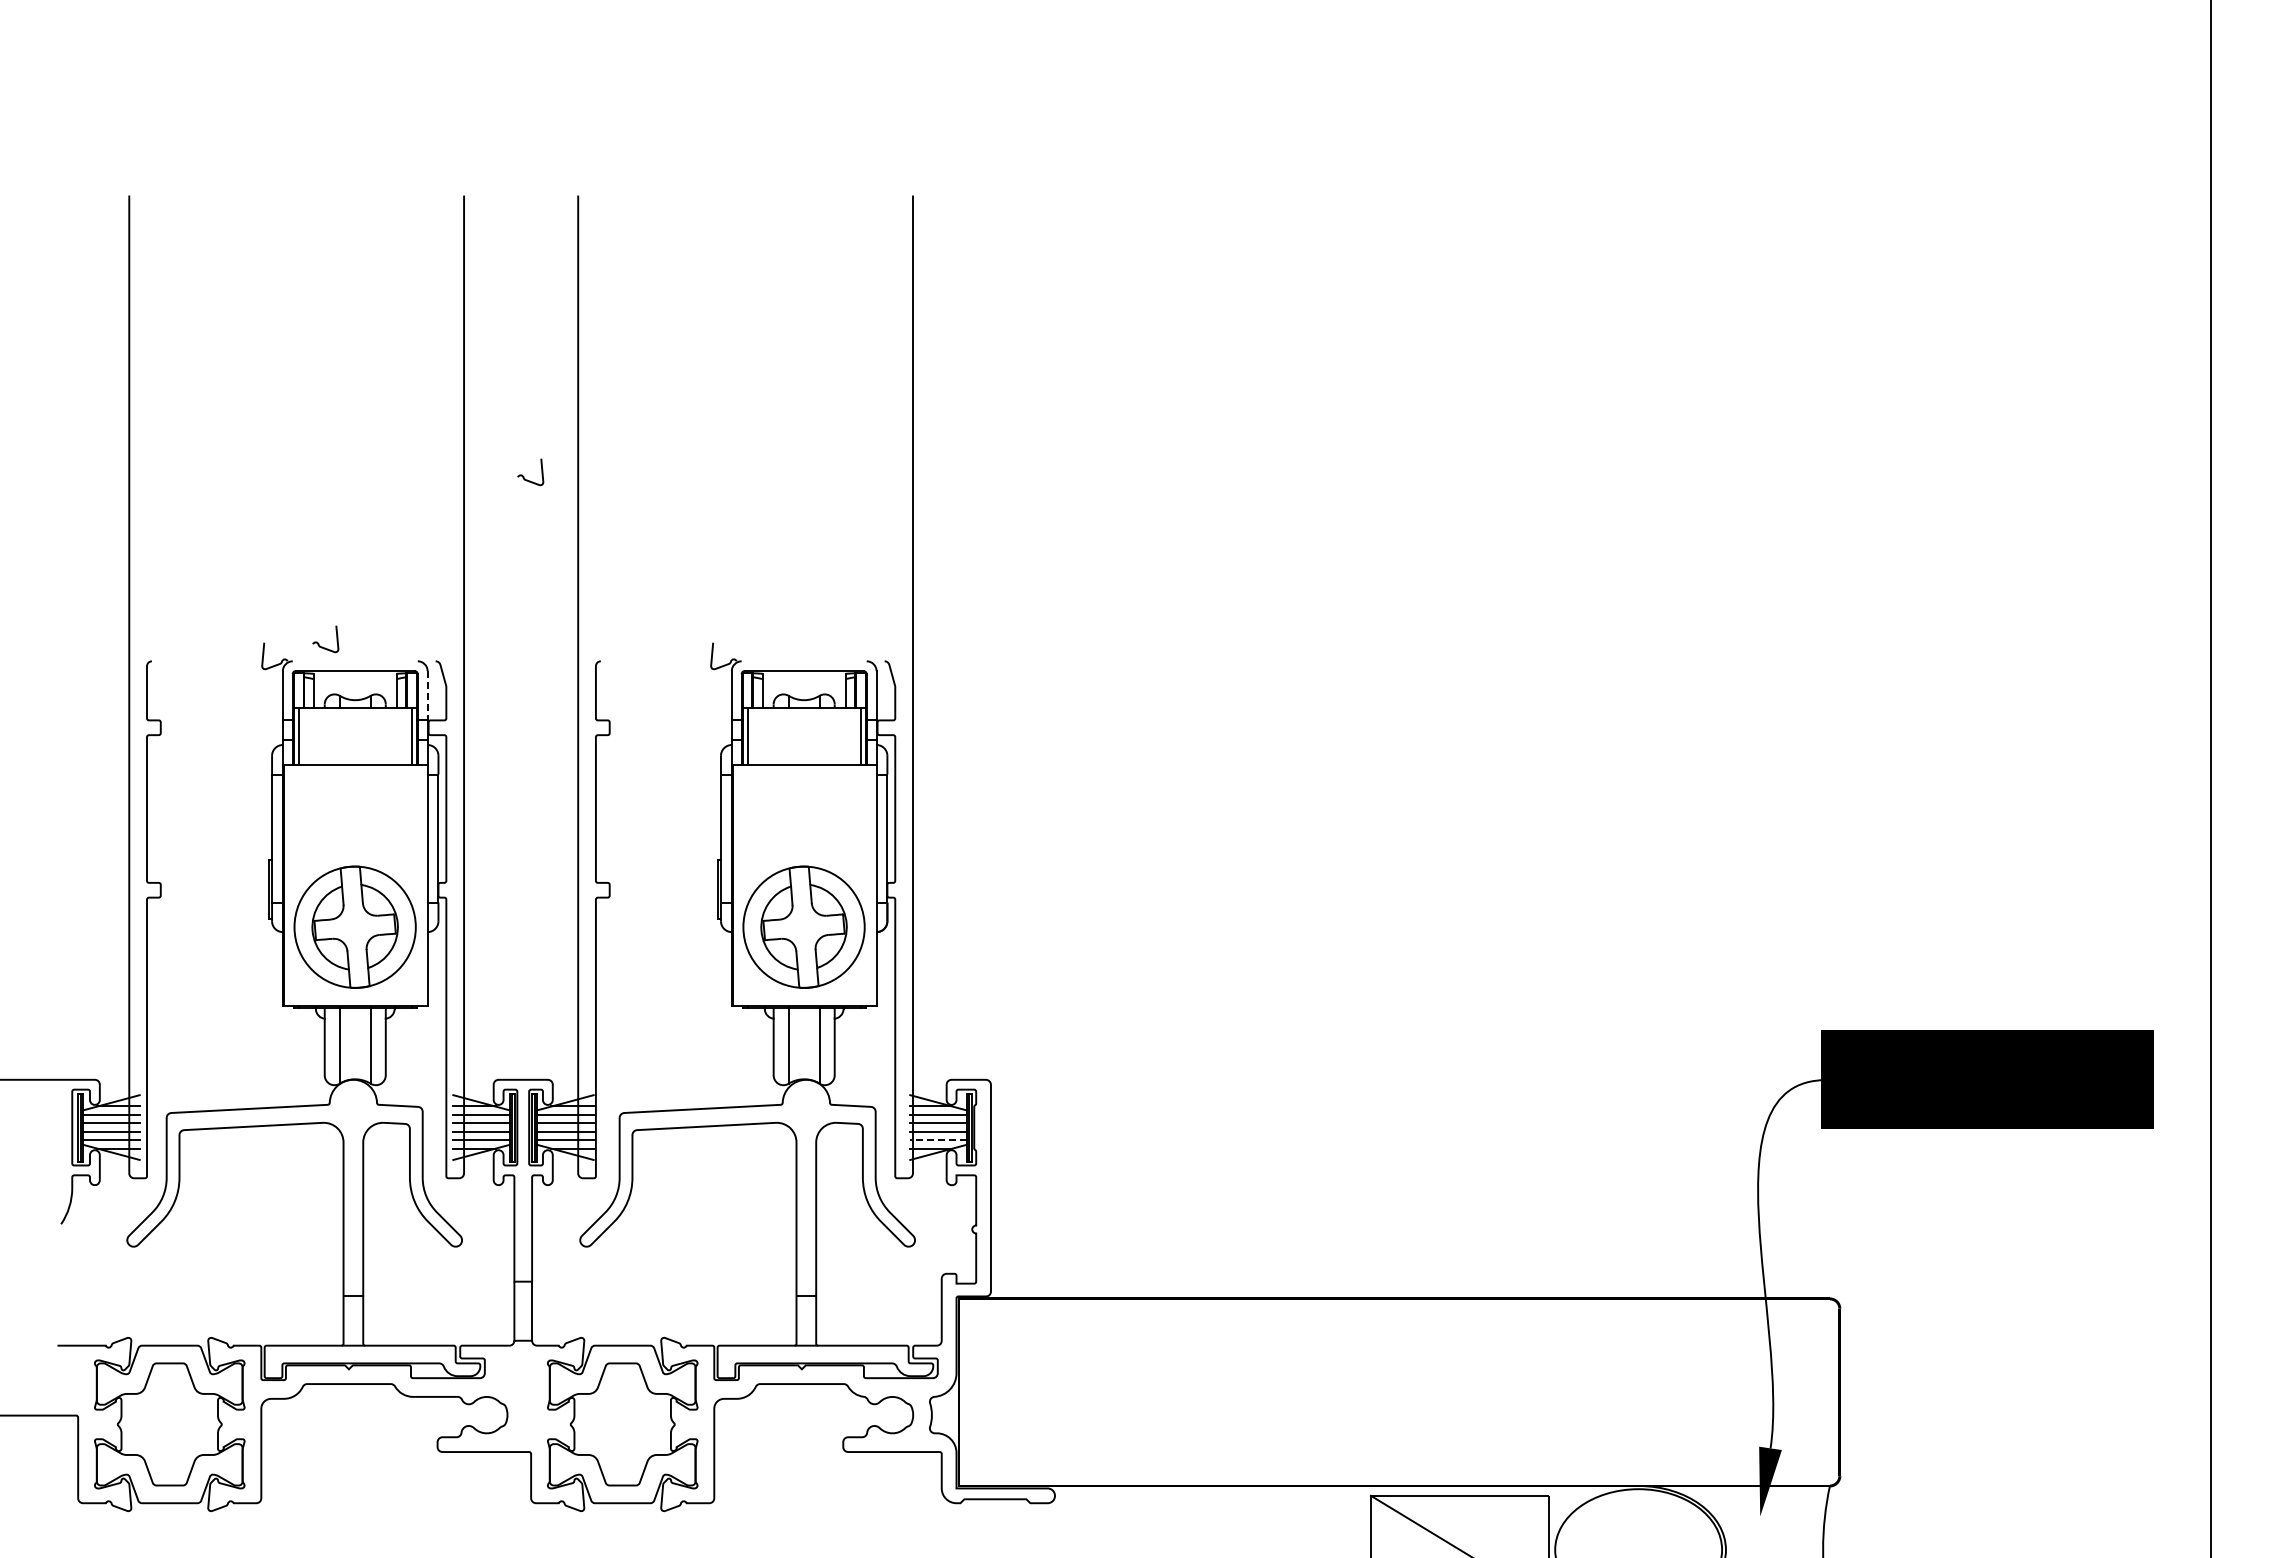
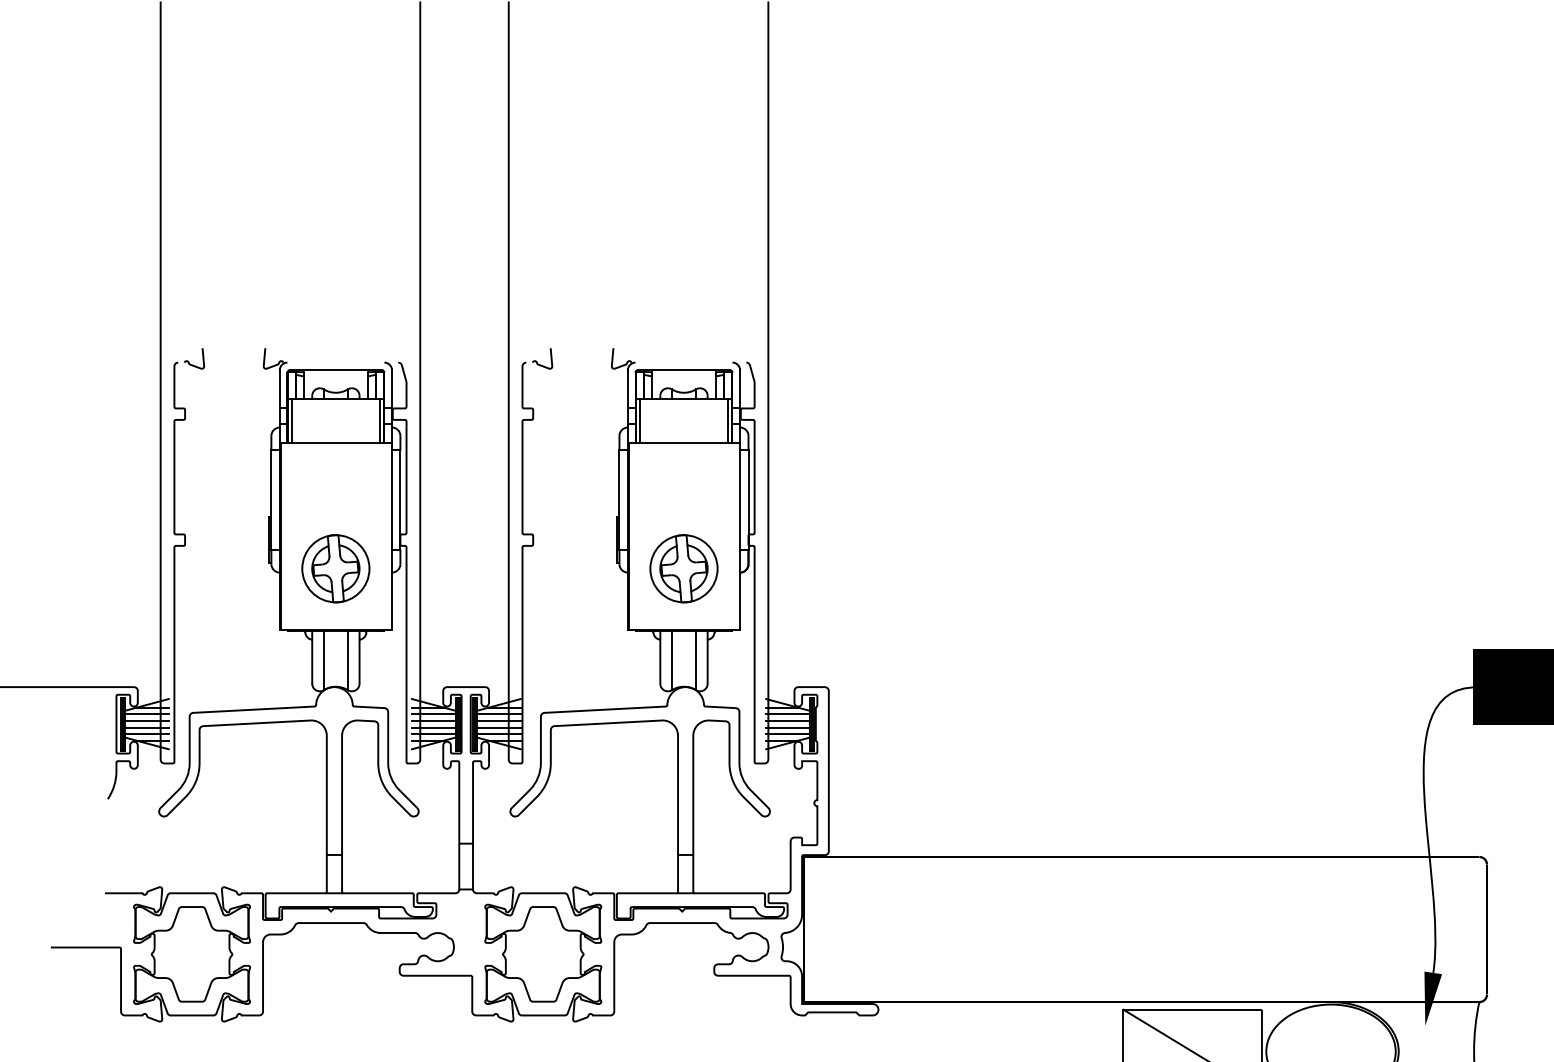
curve: (524, 476) -> (537, 362), moved
curve: (319, 643) -> (189, 362), moved
line: (427, 695) -> (391, 389), dashed -> solid
part: (355, 926) -> (336, 568), size x0.71
part: (804, 926) -> (684, 568), size x0.71
line: (938, 1140) -> (788, 734), dashed -> solid

